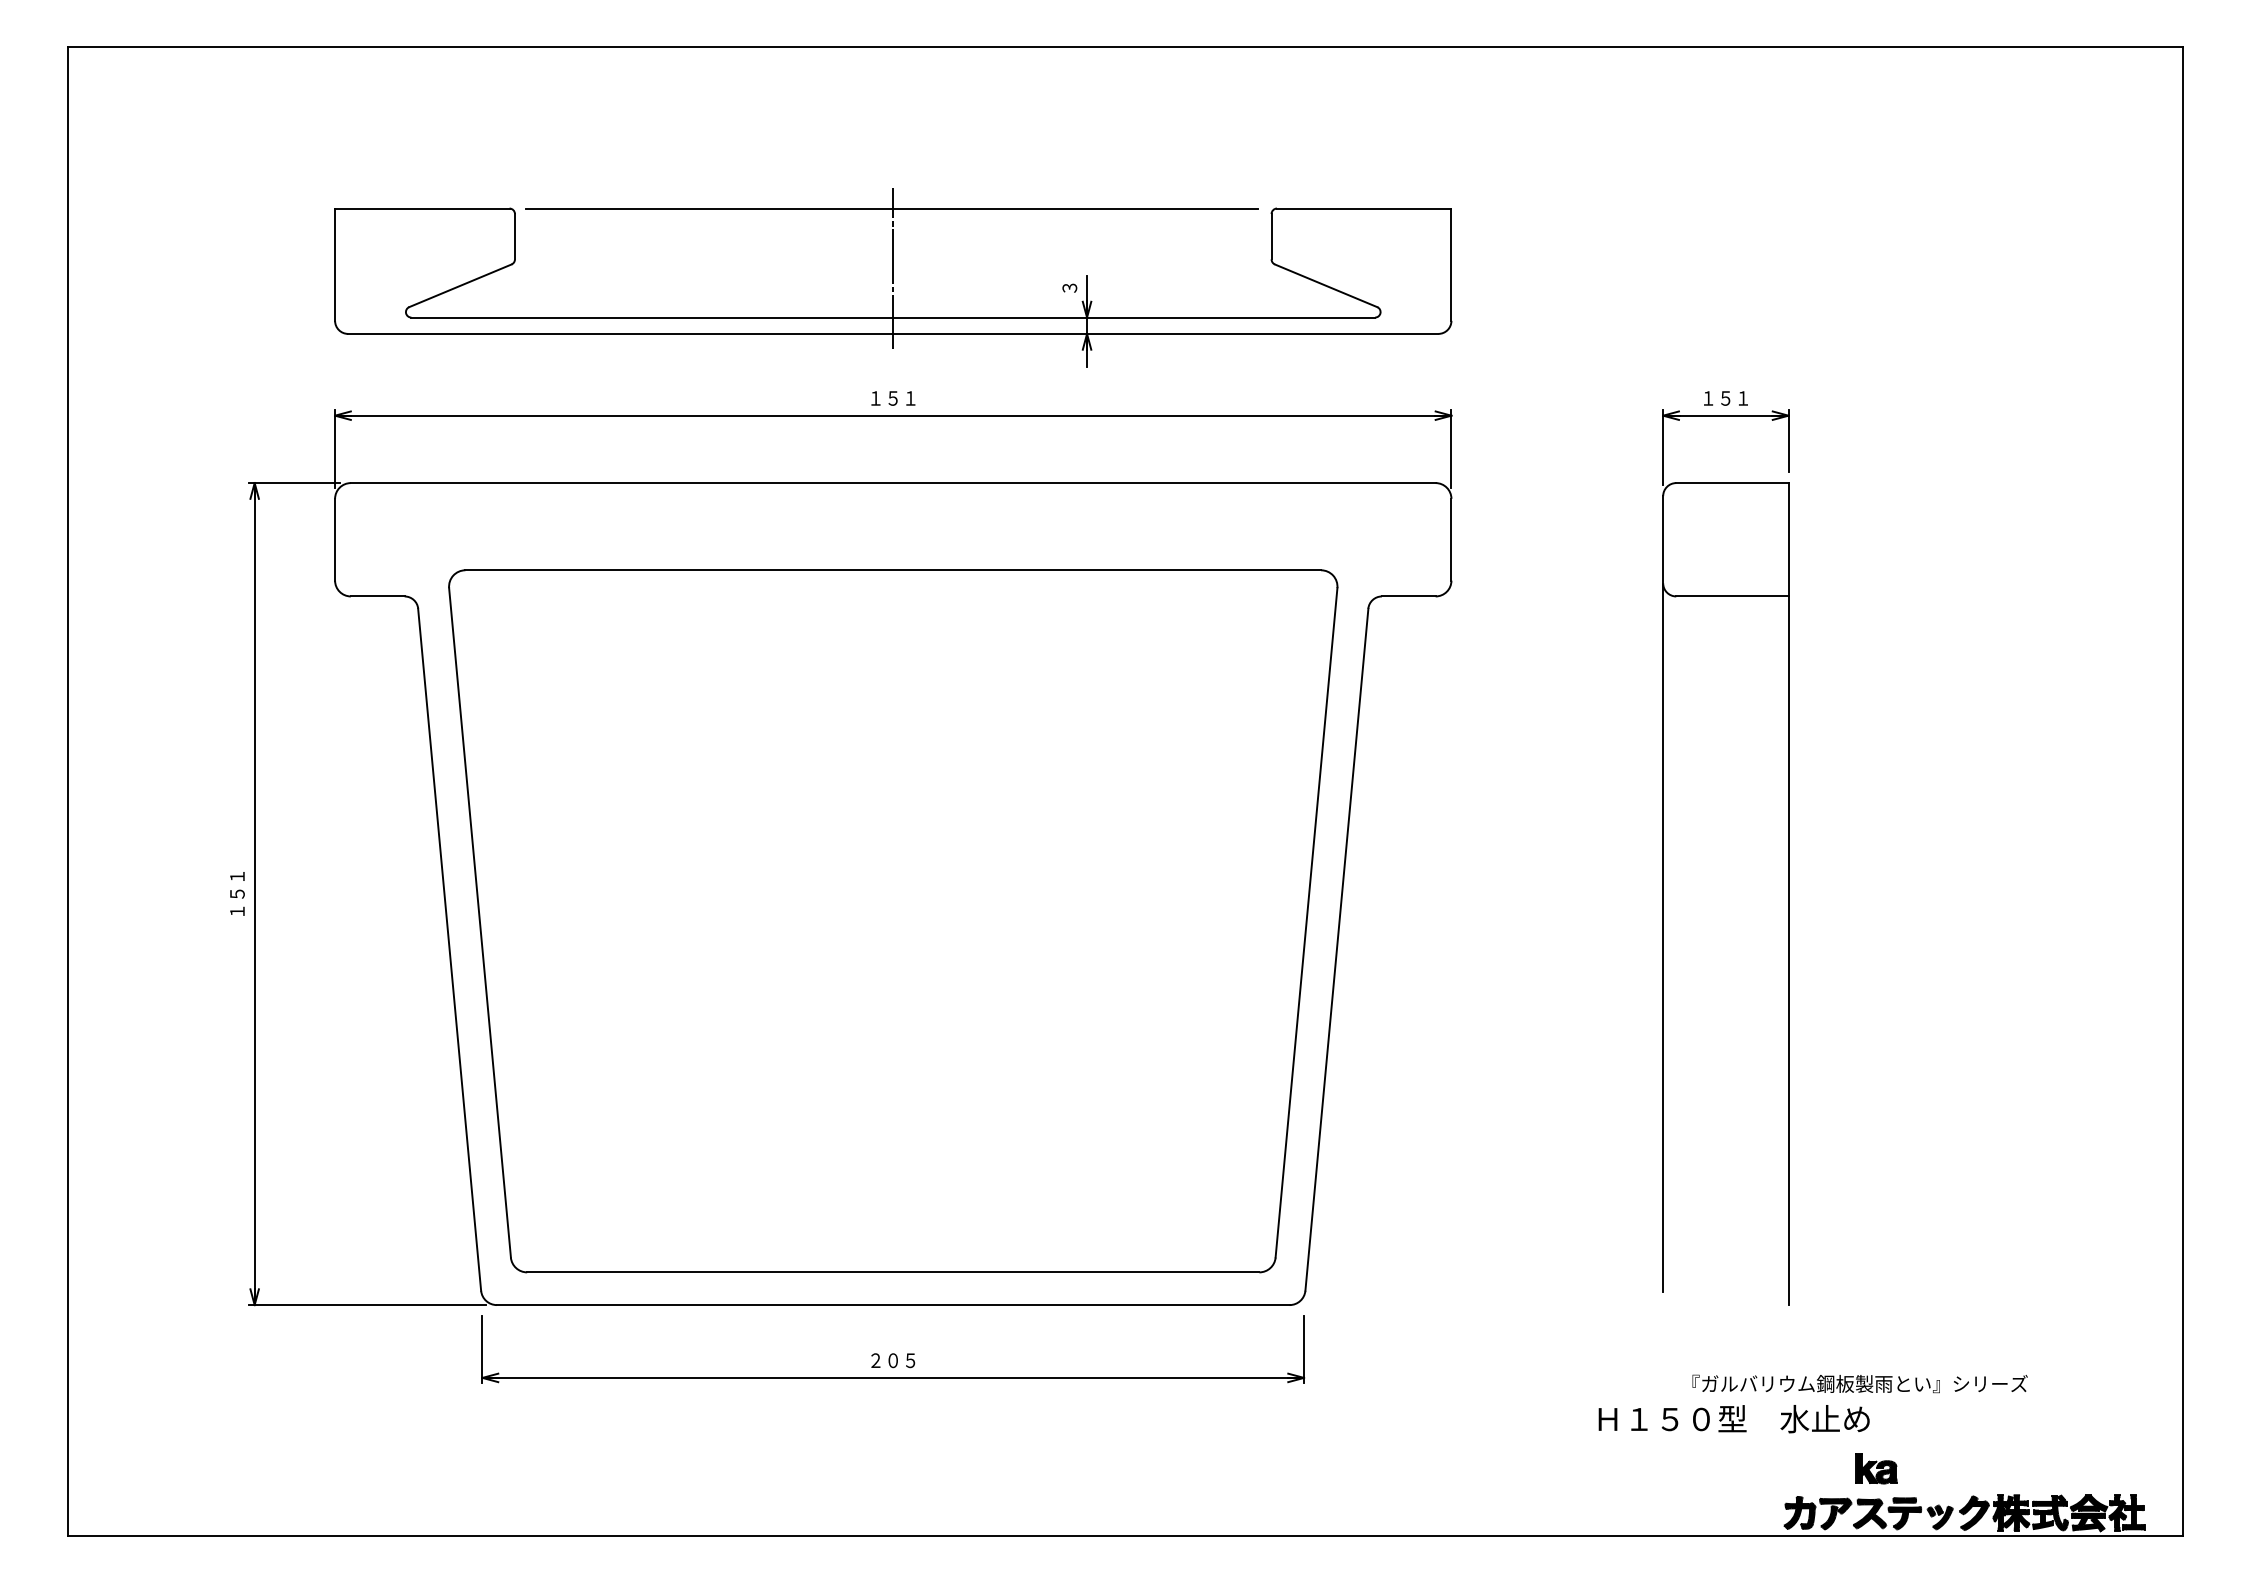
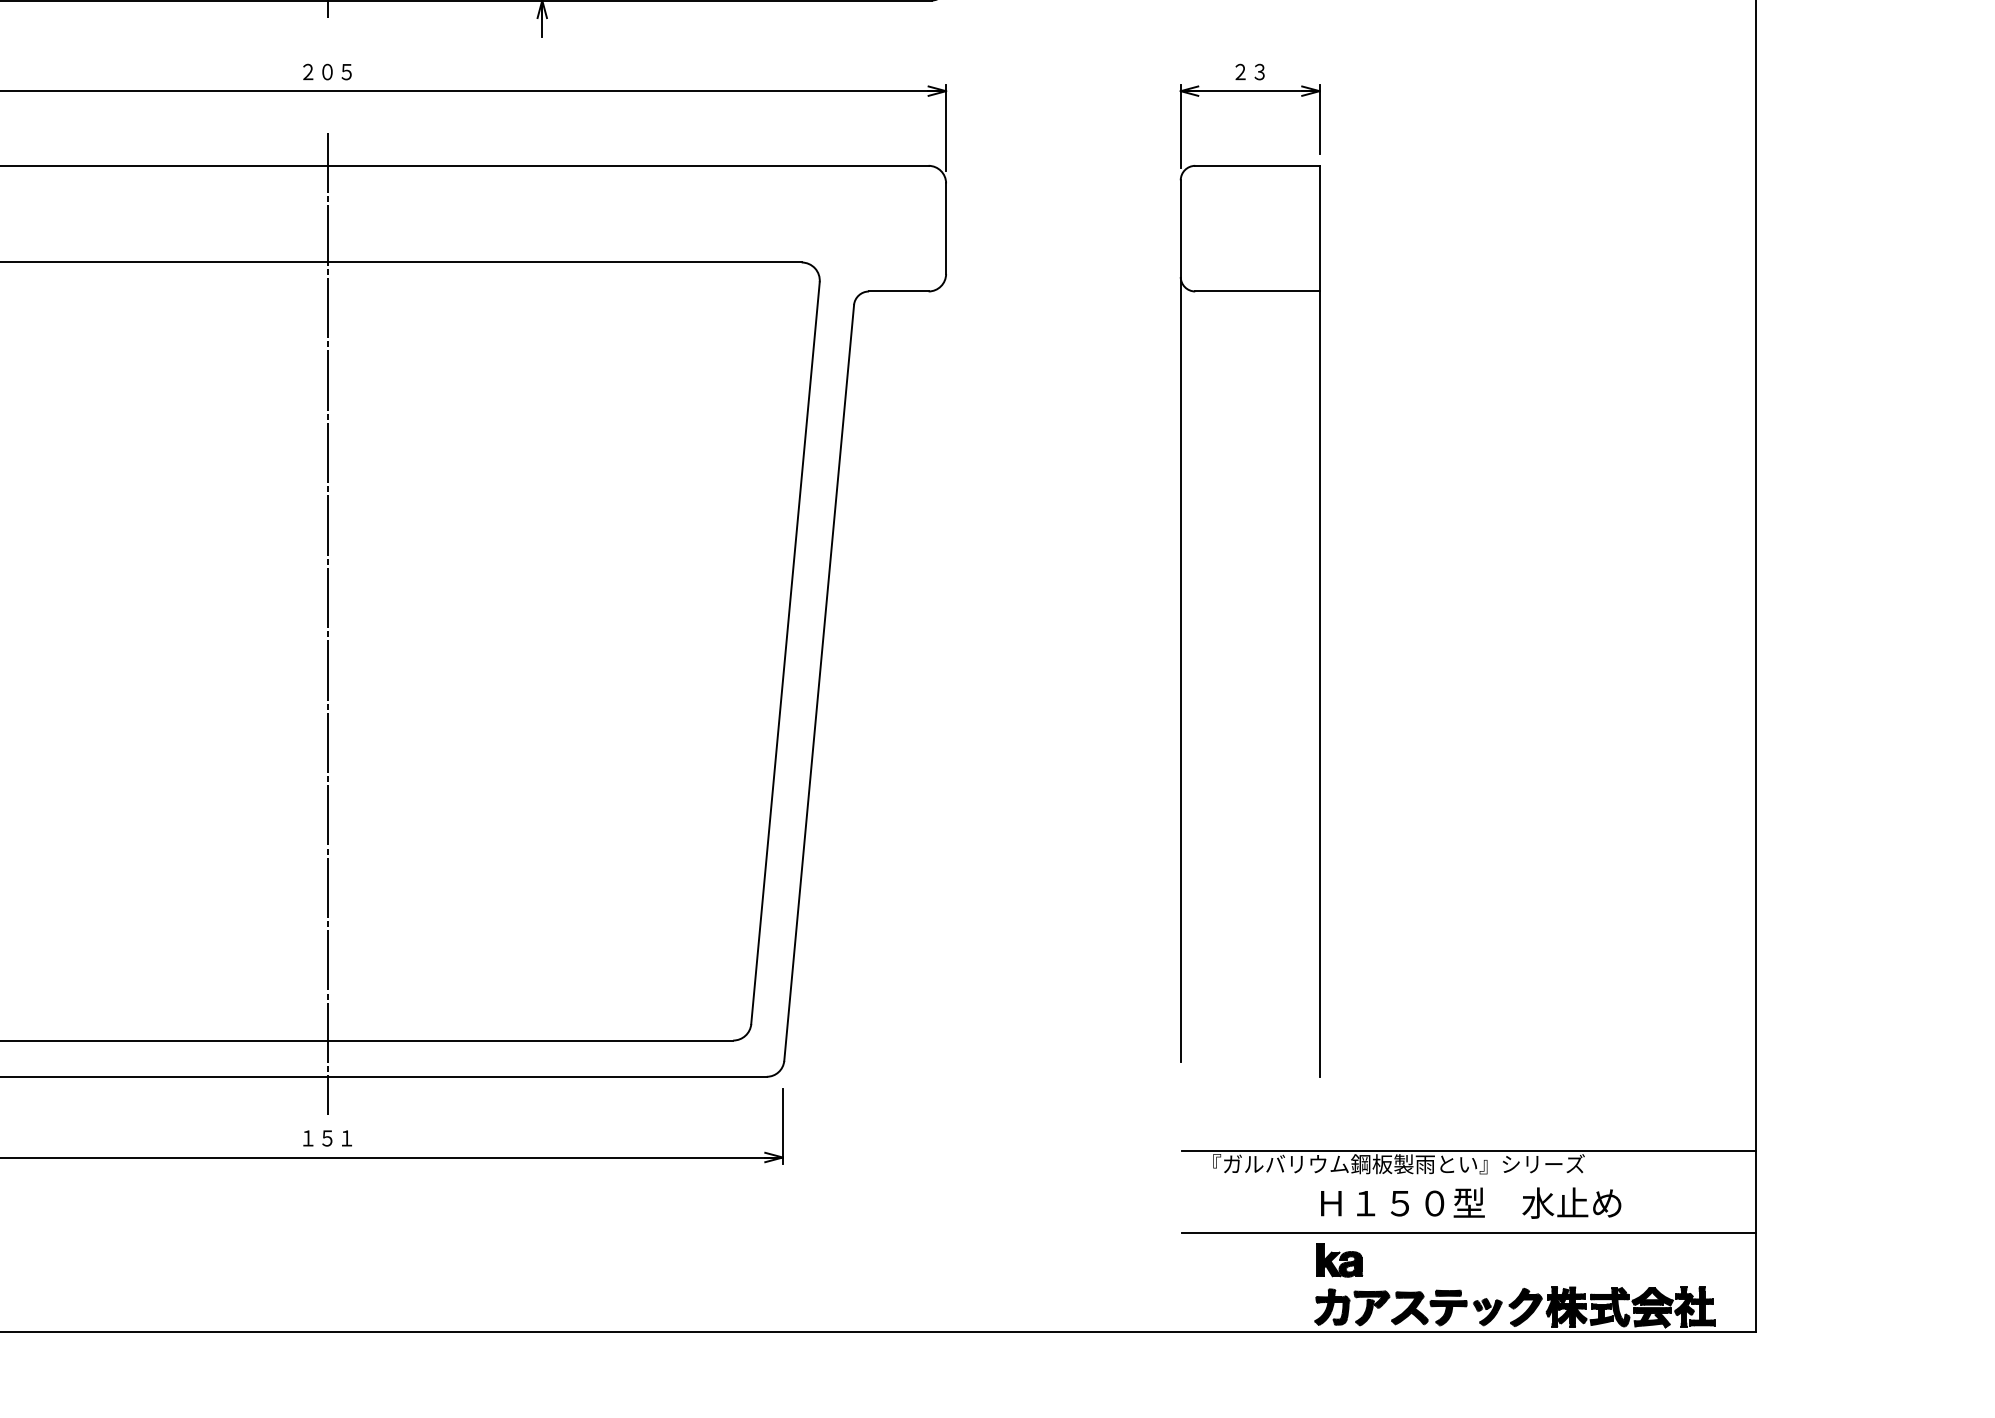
text: (893, 398) -> (327, 72), １５１ -> ２０５
text: (1725, 398) -> (1249, 72), １５１ -> ２３
line: (893, 896) -> (327, 624), added
text: (893, 1360) -> (327, 1138), ２０５ -> １５１
line: (1923, 1372) -> (1469, 1151), added
text: (1733, 1419) -> (1470, 1203), moved
line: (1923, 1445) -> (1469, 1232), added
part: (1876, 1468) -> (1339, 1260), moved

